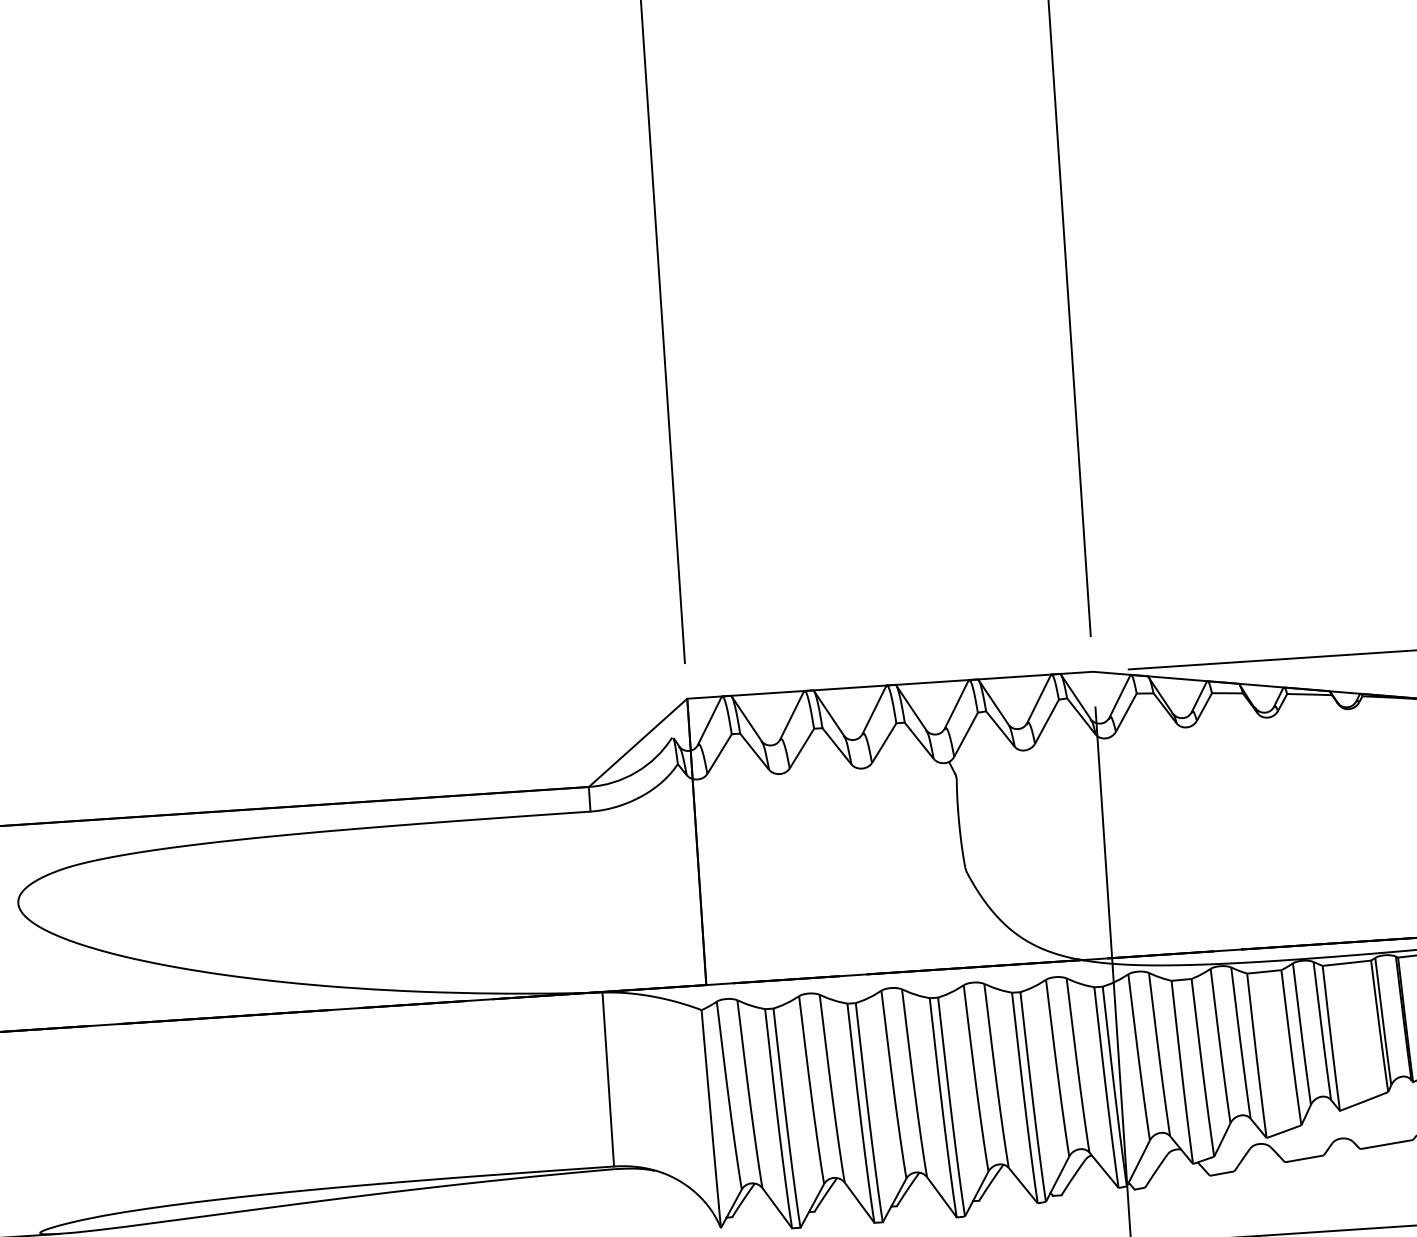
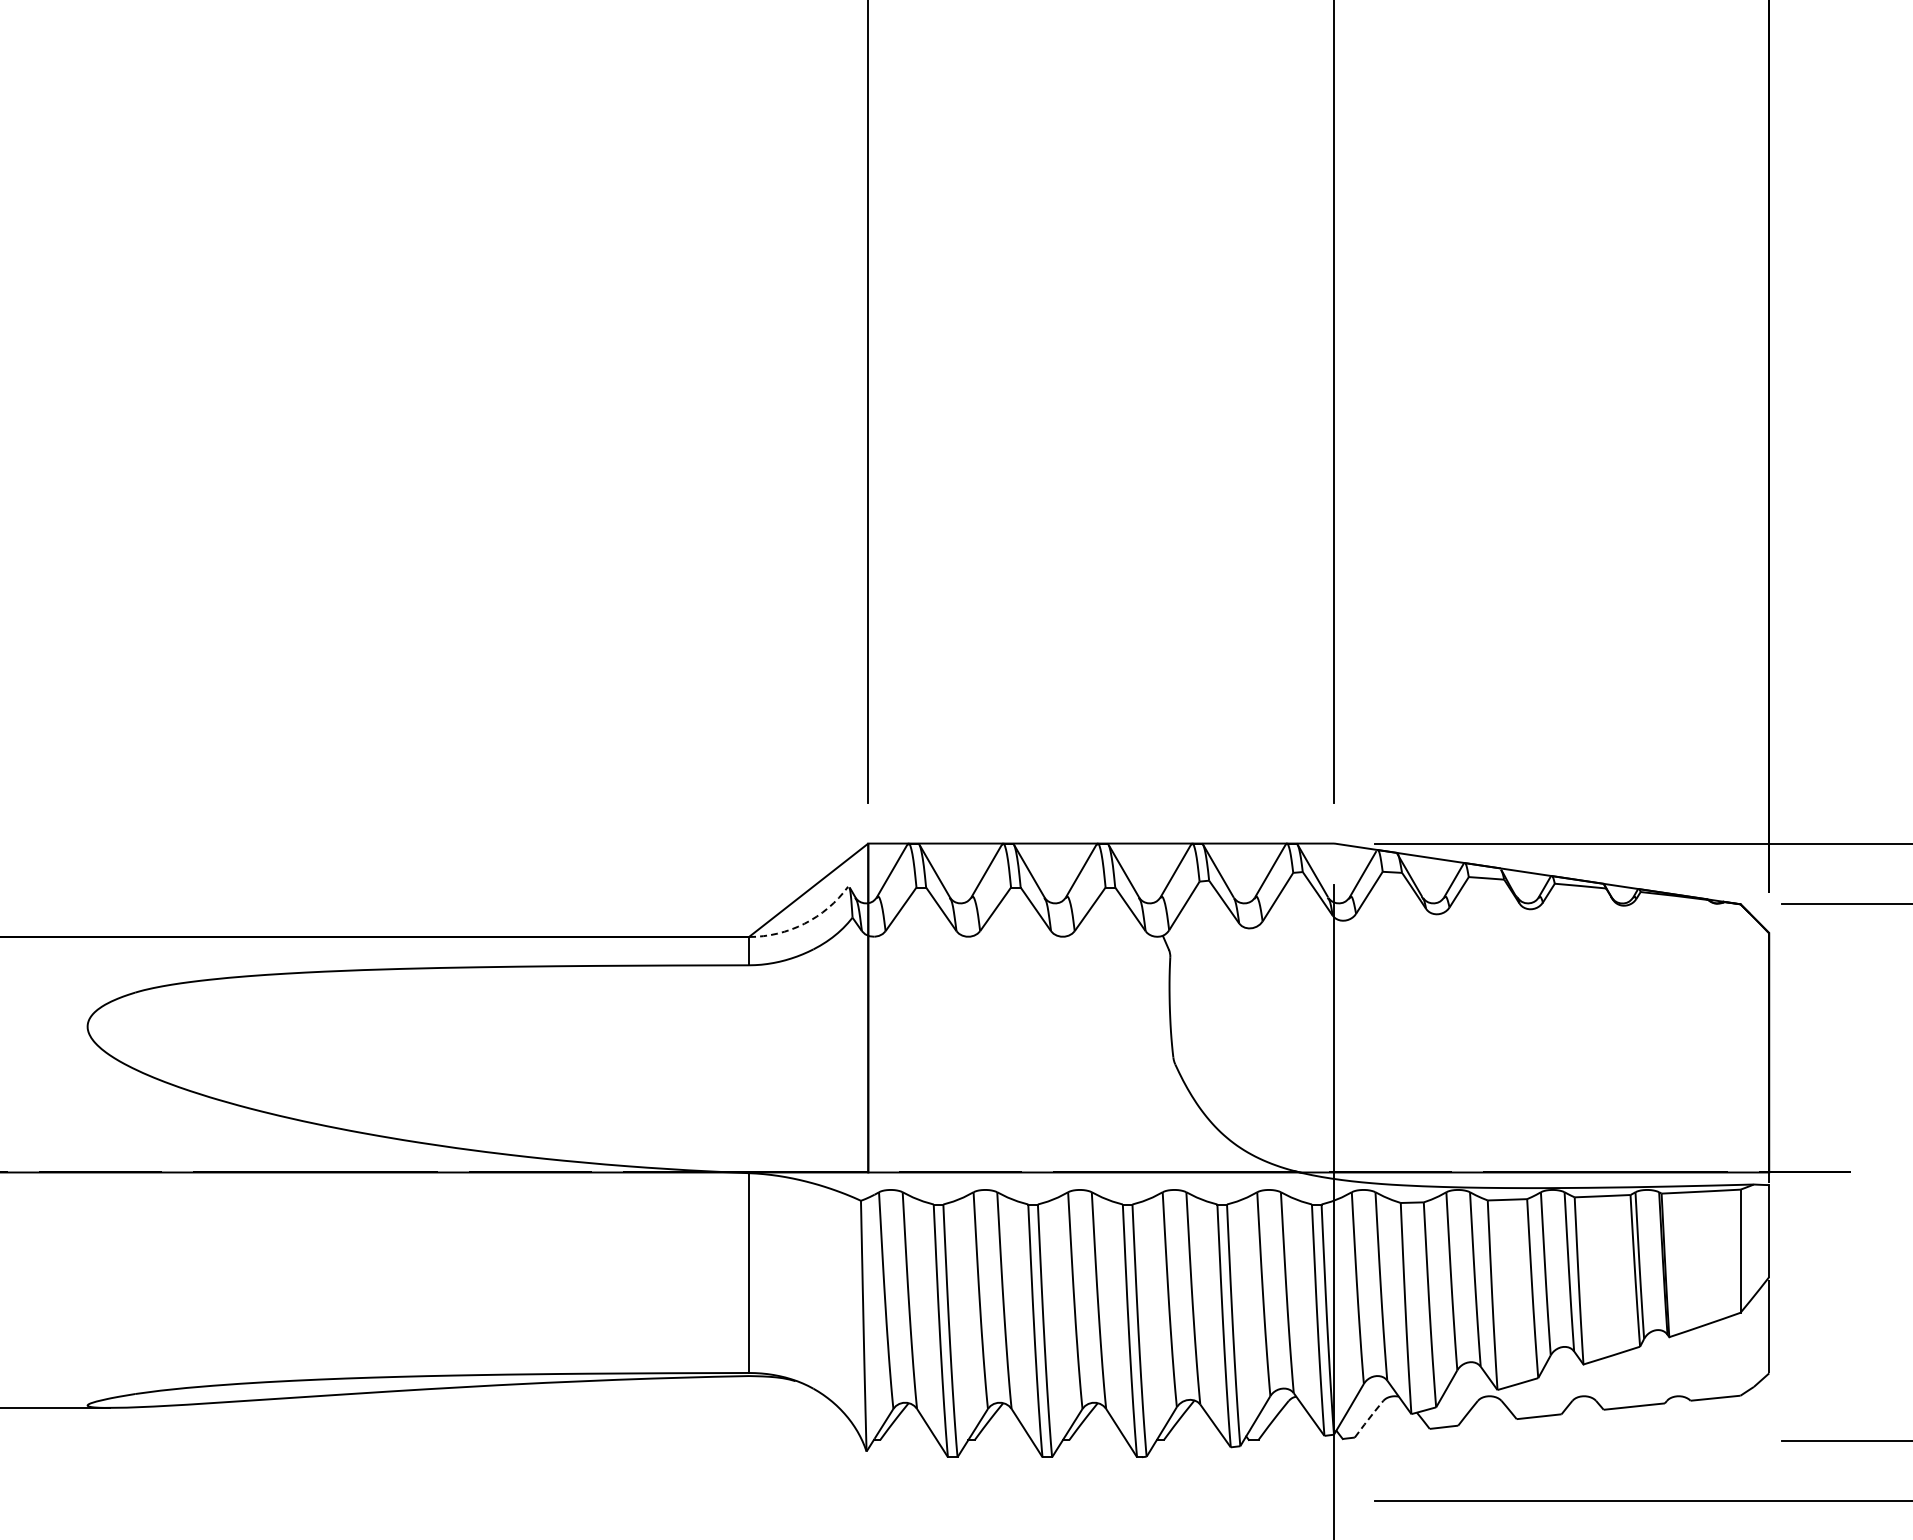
arc: (636, 772) -> (804, 923), solid -> dashed
line: (1156, 1171) -> (1368, 1419), solid -> dashed

